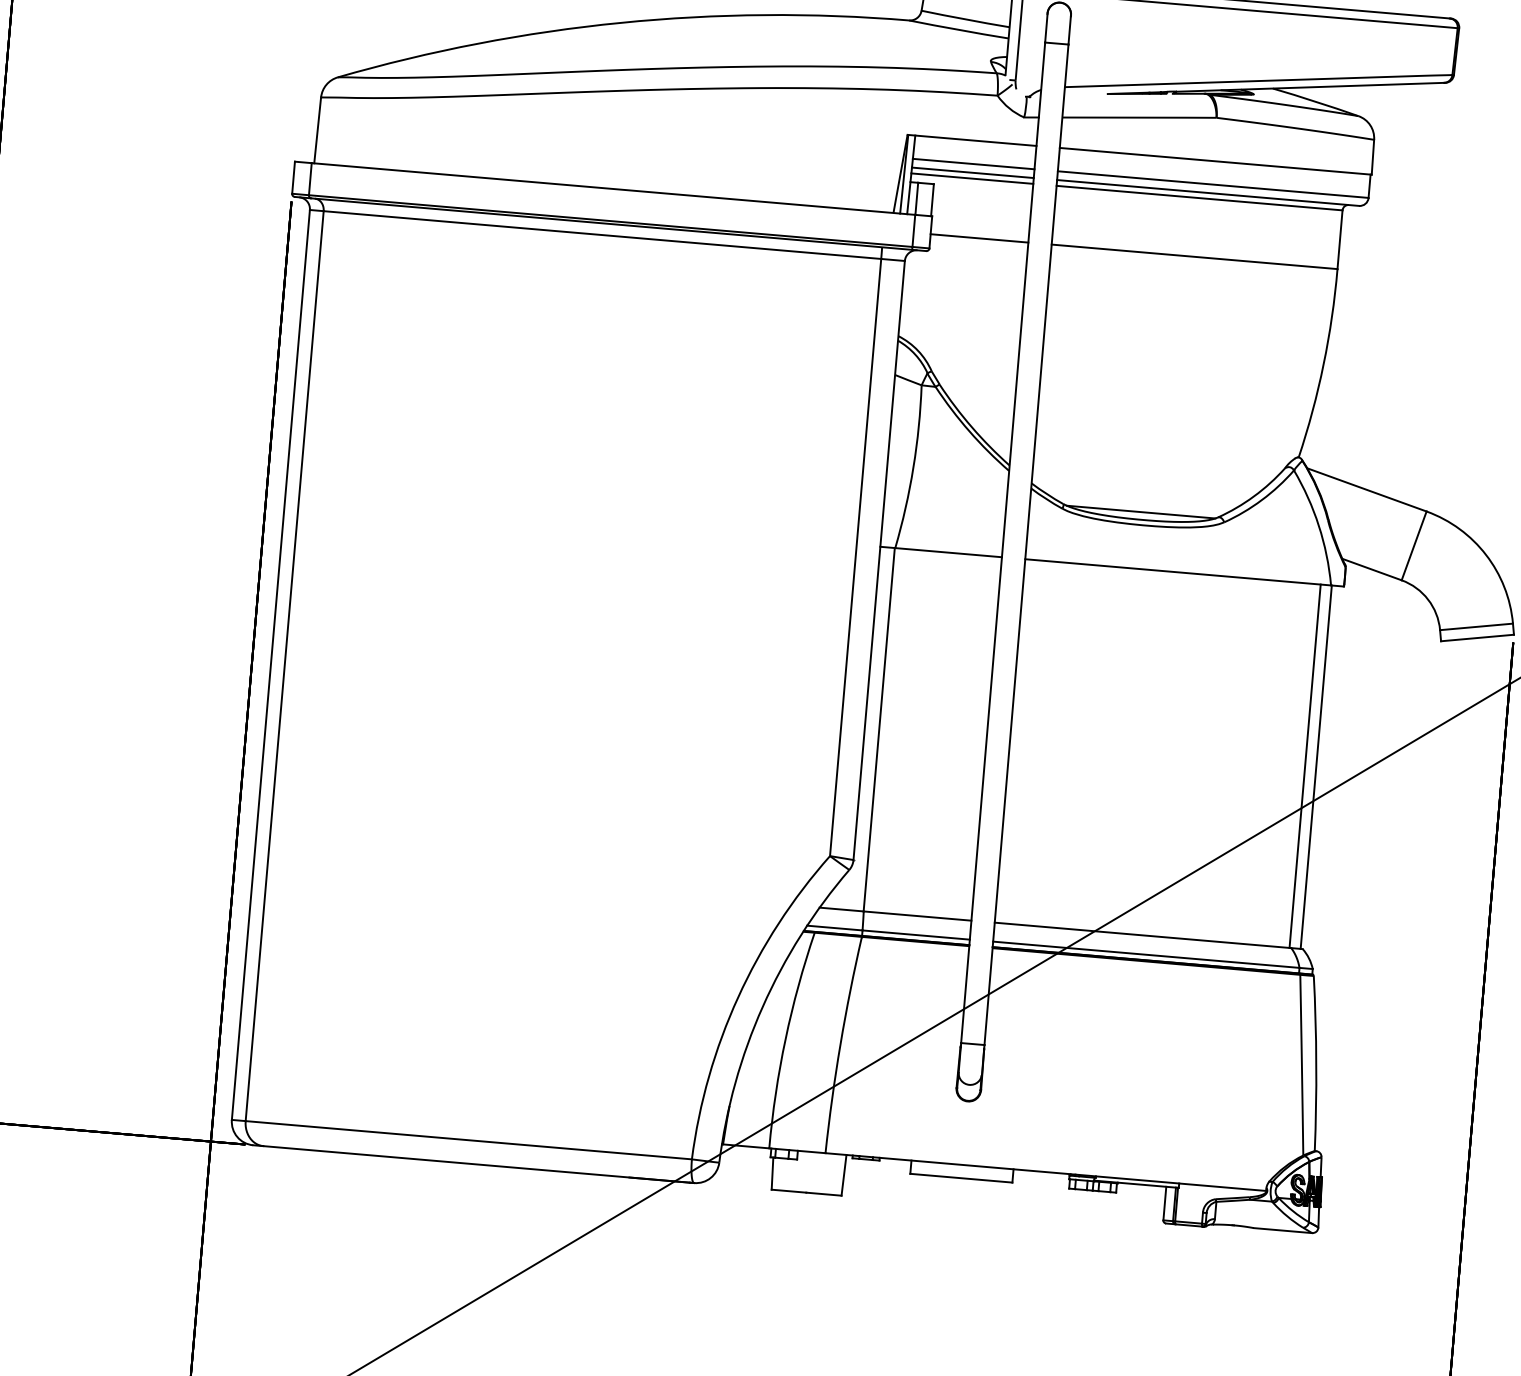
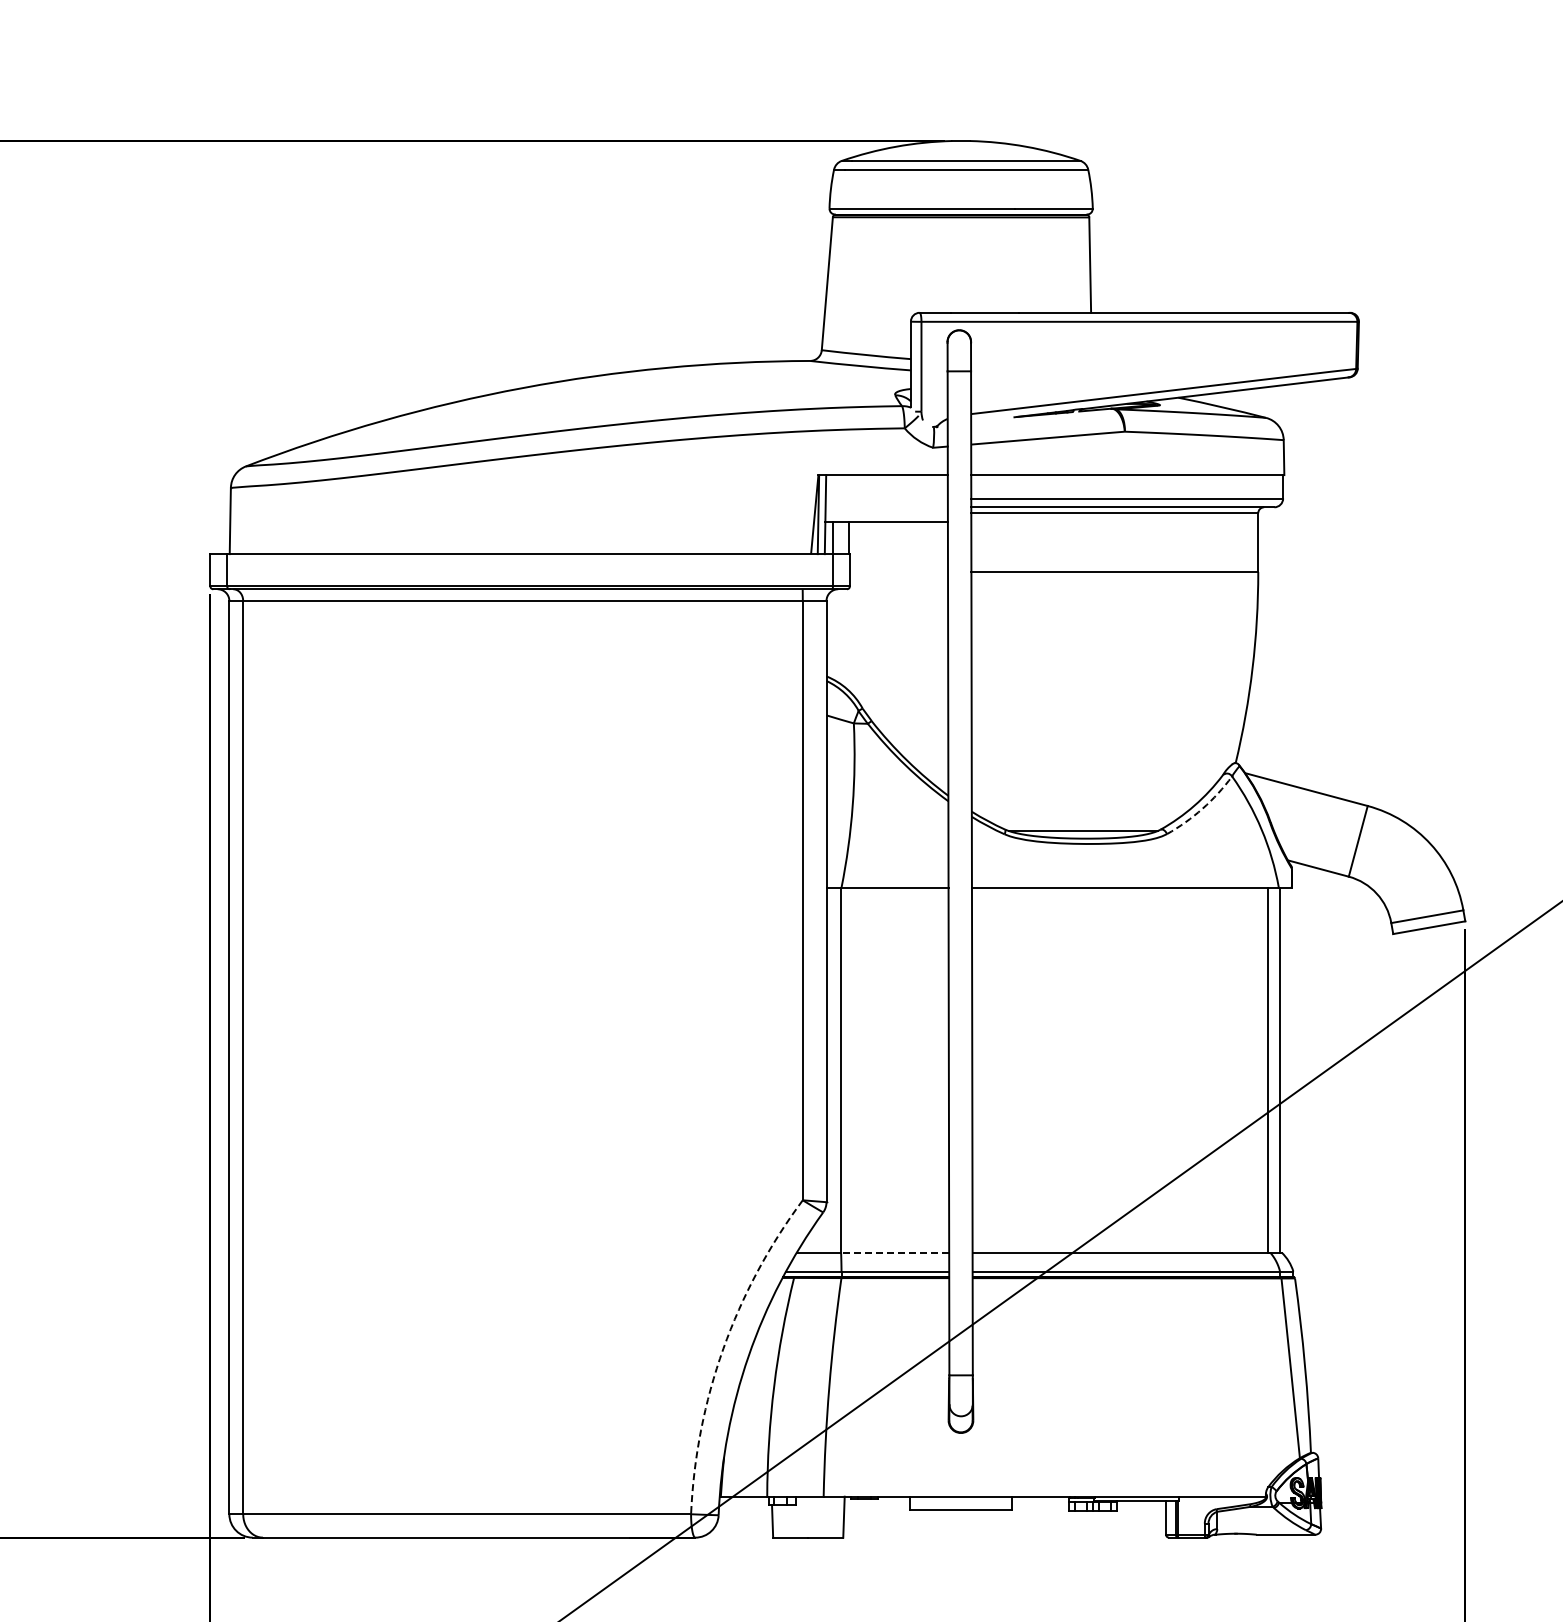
line: (973, 164) -> (886, 498), removed
line: (972, 172) -> (886, 507), removed
line: (972, 178) -> (886, 513), removed
line: (979, 238) -> (898, 522), moved
arc: (1261, 499) -> (1202, 808), solid -> dashed
line: (916, 915) -> (894, 1252), solid -> dashed
arc: (738, 996) -> (723, 1348), solid -> dashed

